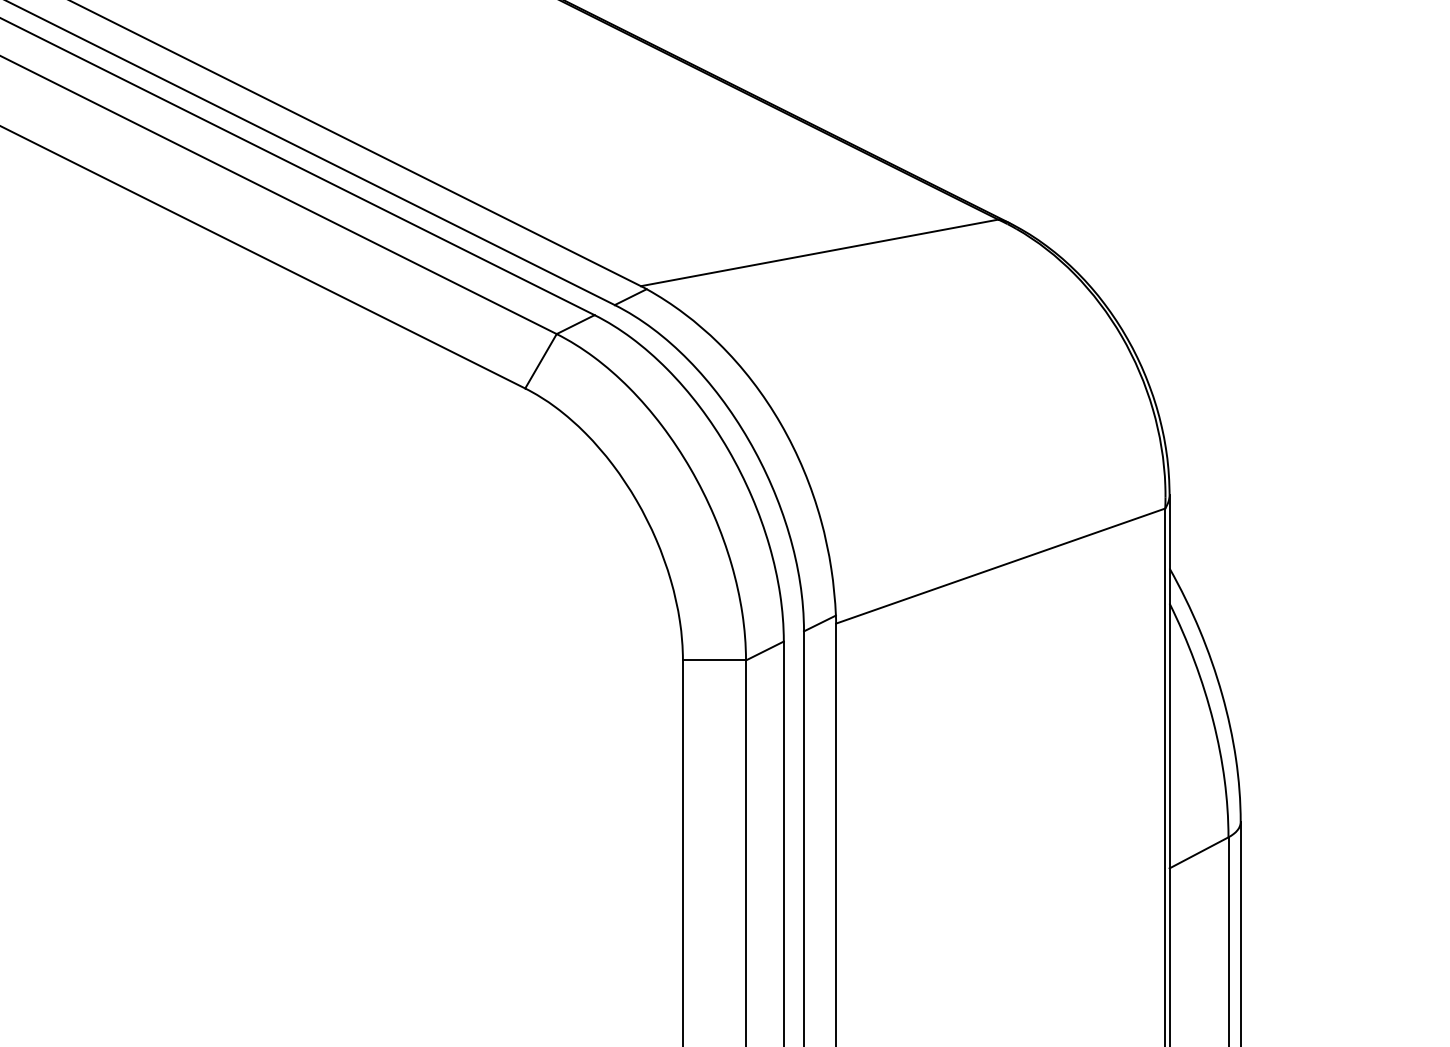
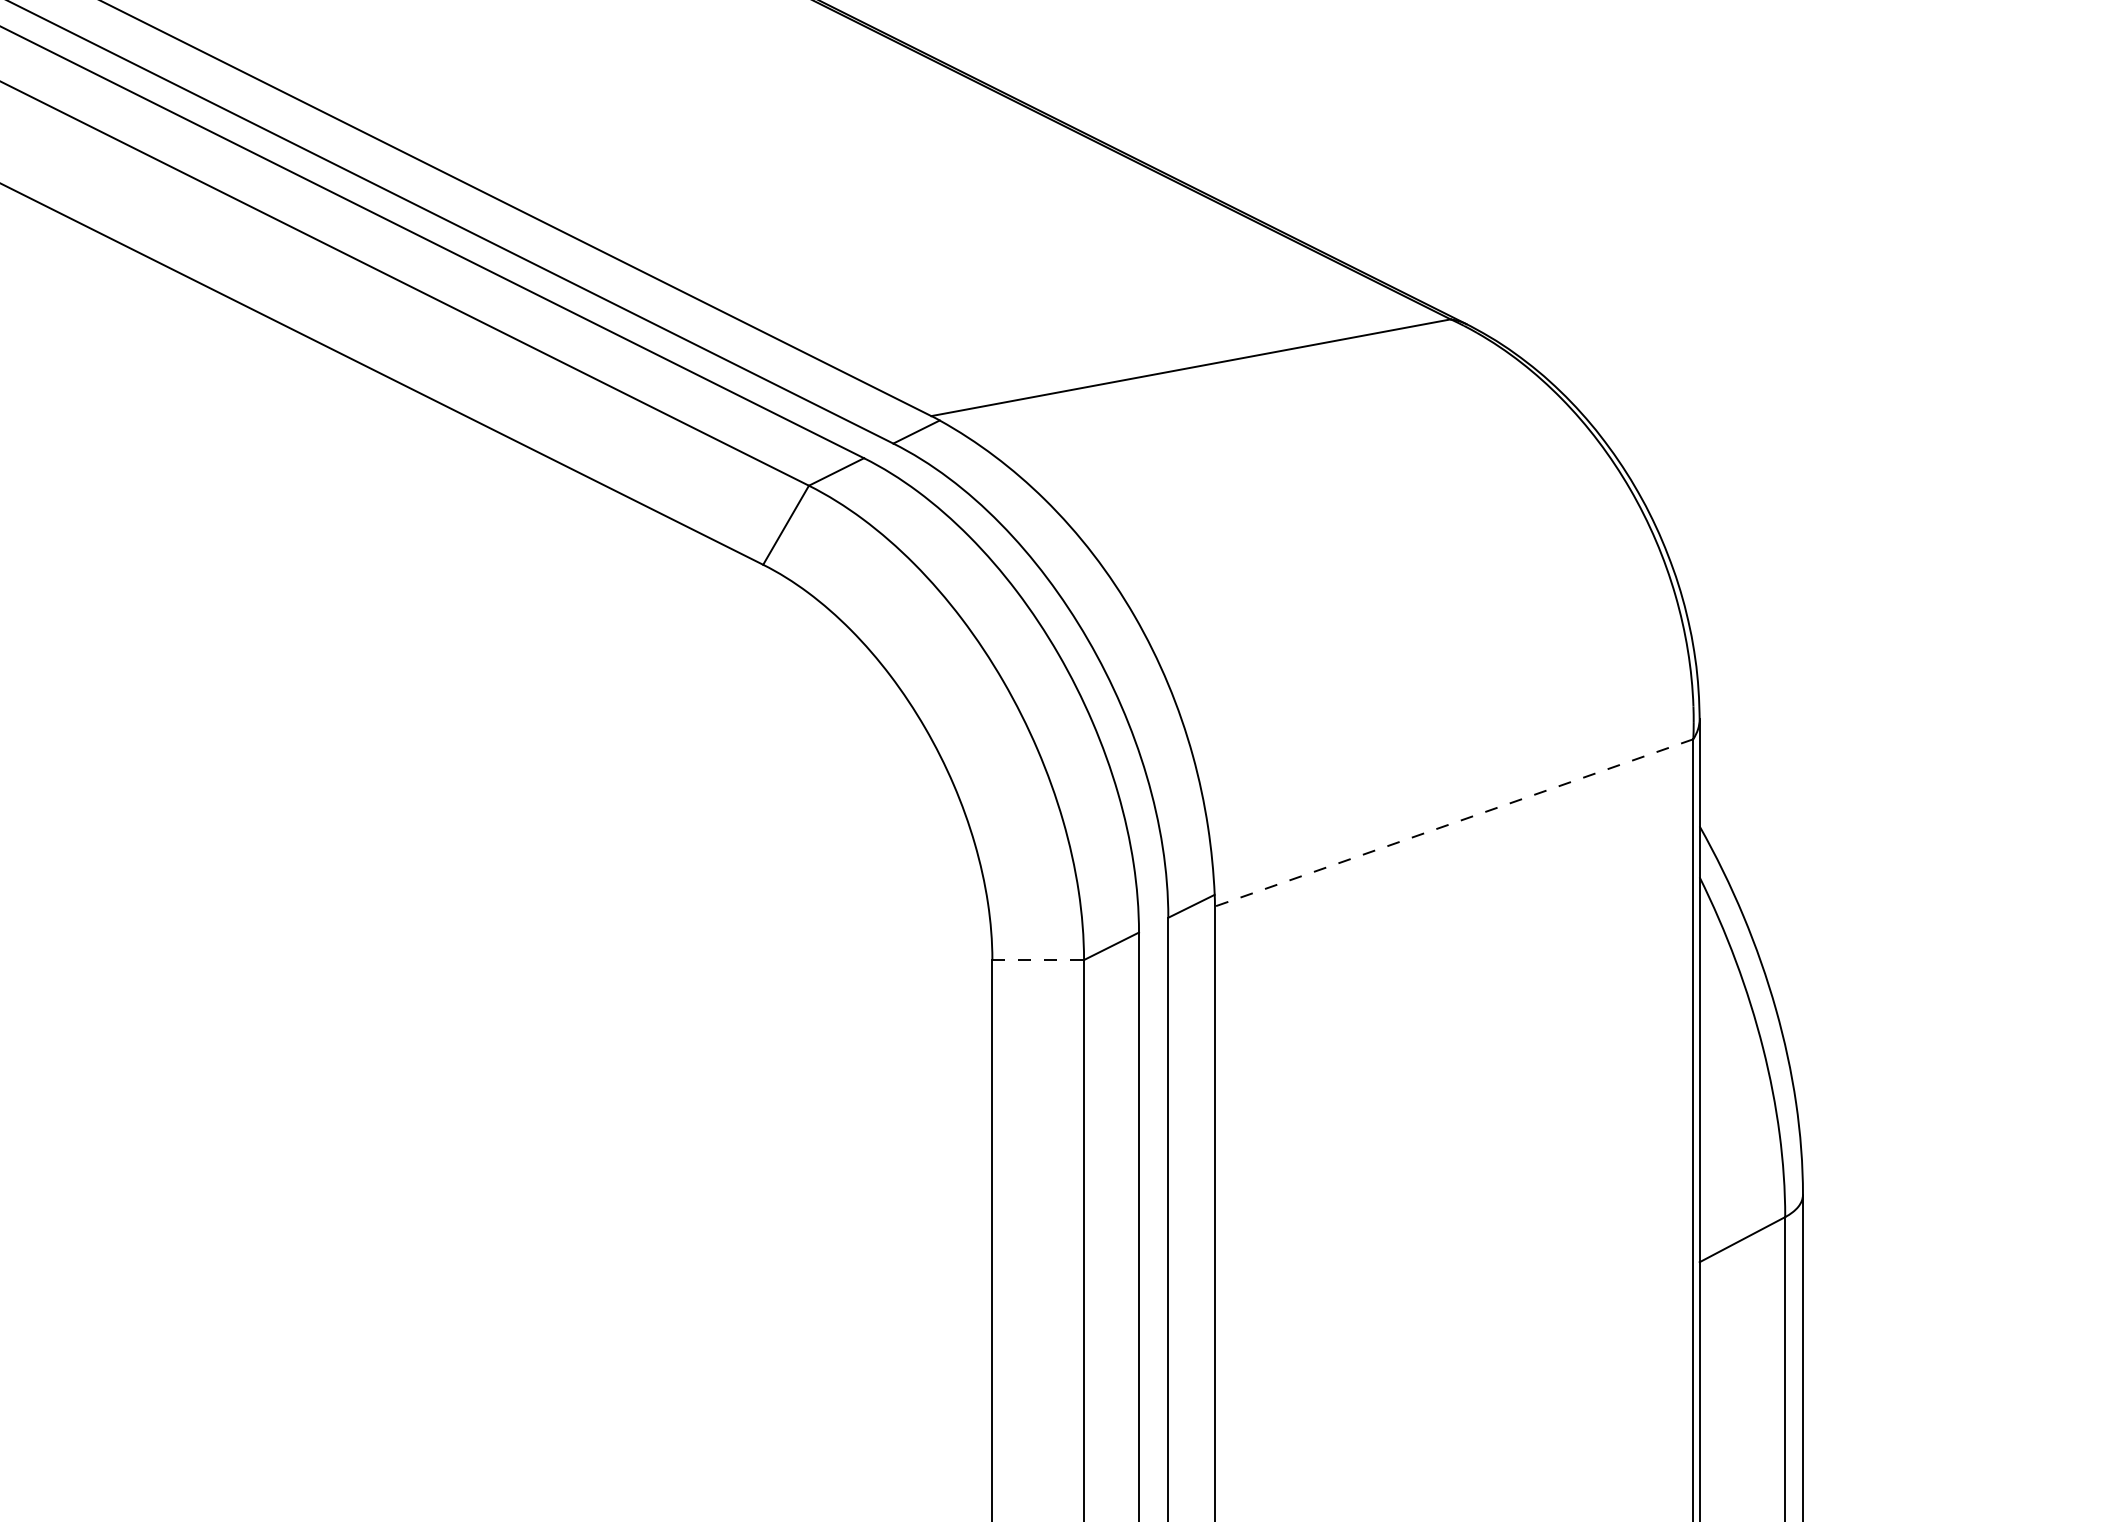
line: (1000, 566) -> (1453, 823), solid -> dashed
line: (714, 660) -> (1038, 960), solid -> dashed

